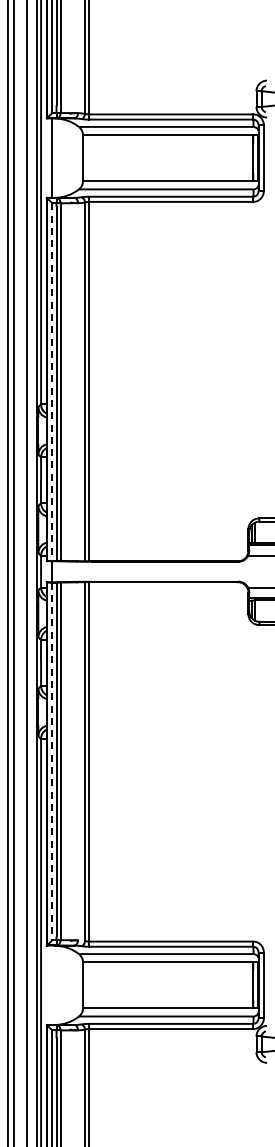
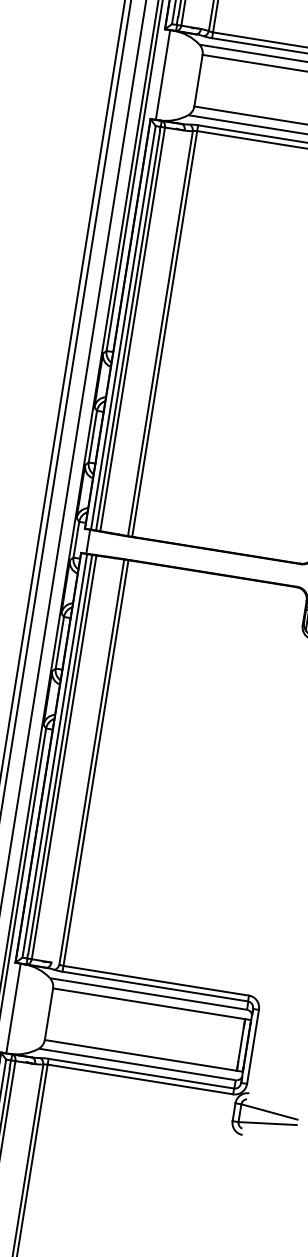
line: (52, 382) -> (123, 328), dashed -> solid
line: (52, 761) -> (54, 756), dashed -> solid
line: (51, 985) -> (13, 1008), added

